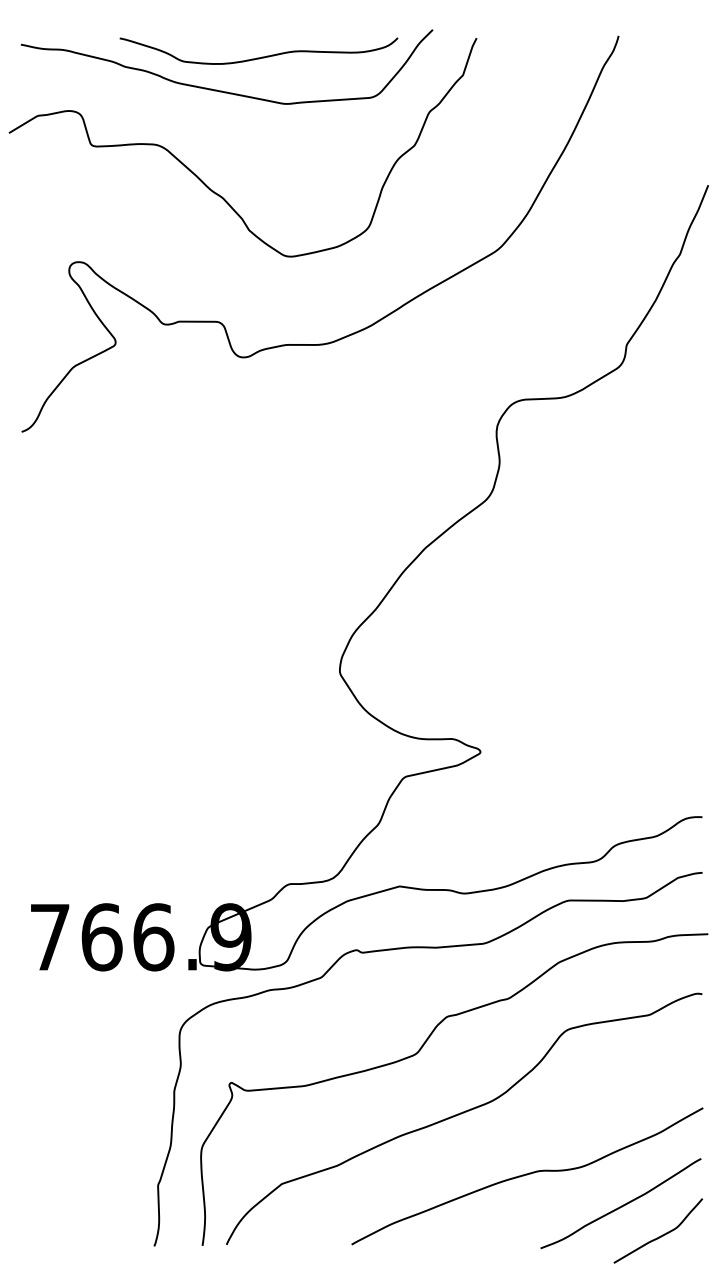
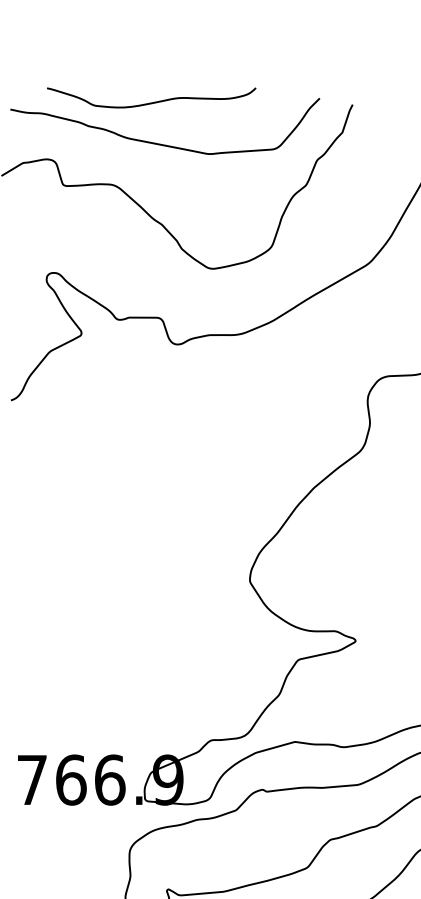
curve: (258, 57) -> (151, 102), moved

